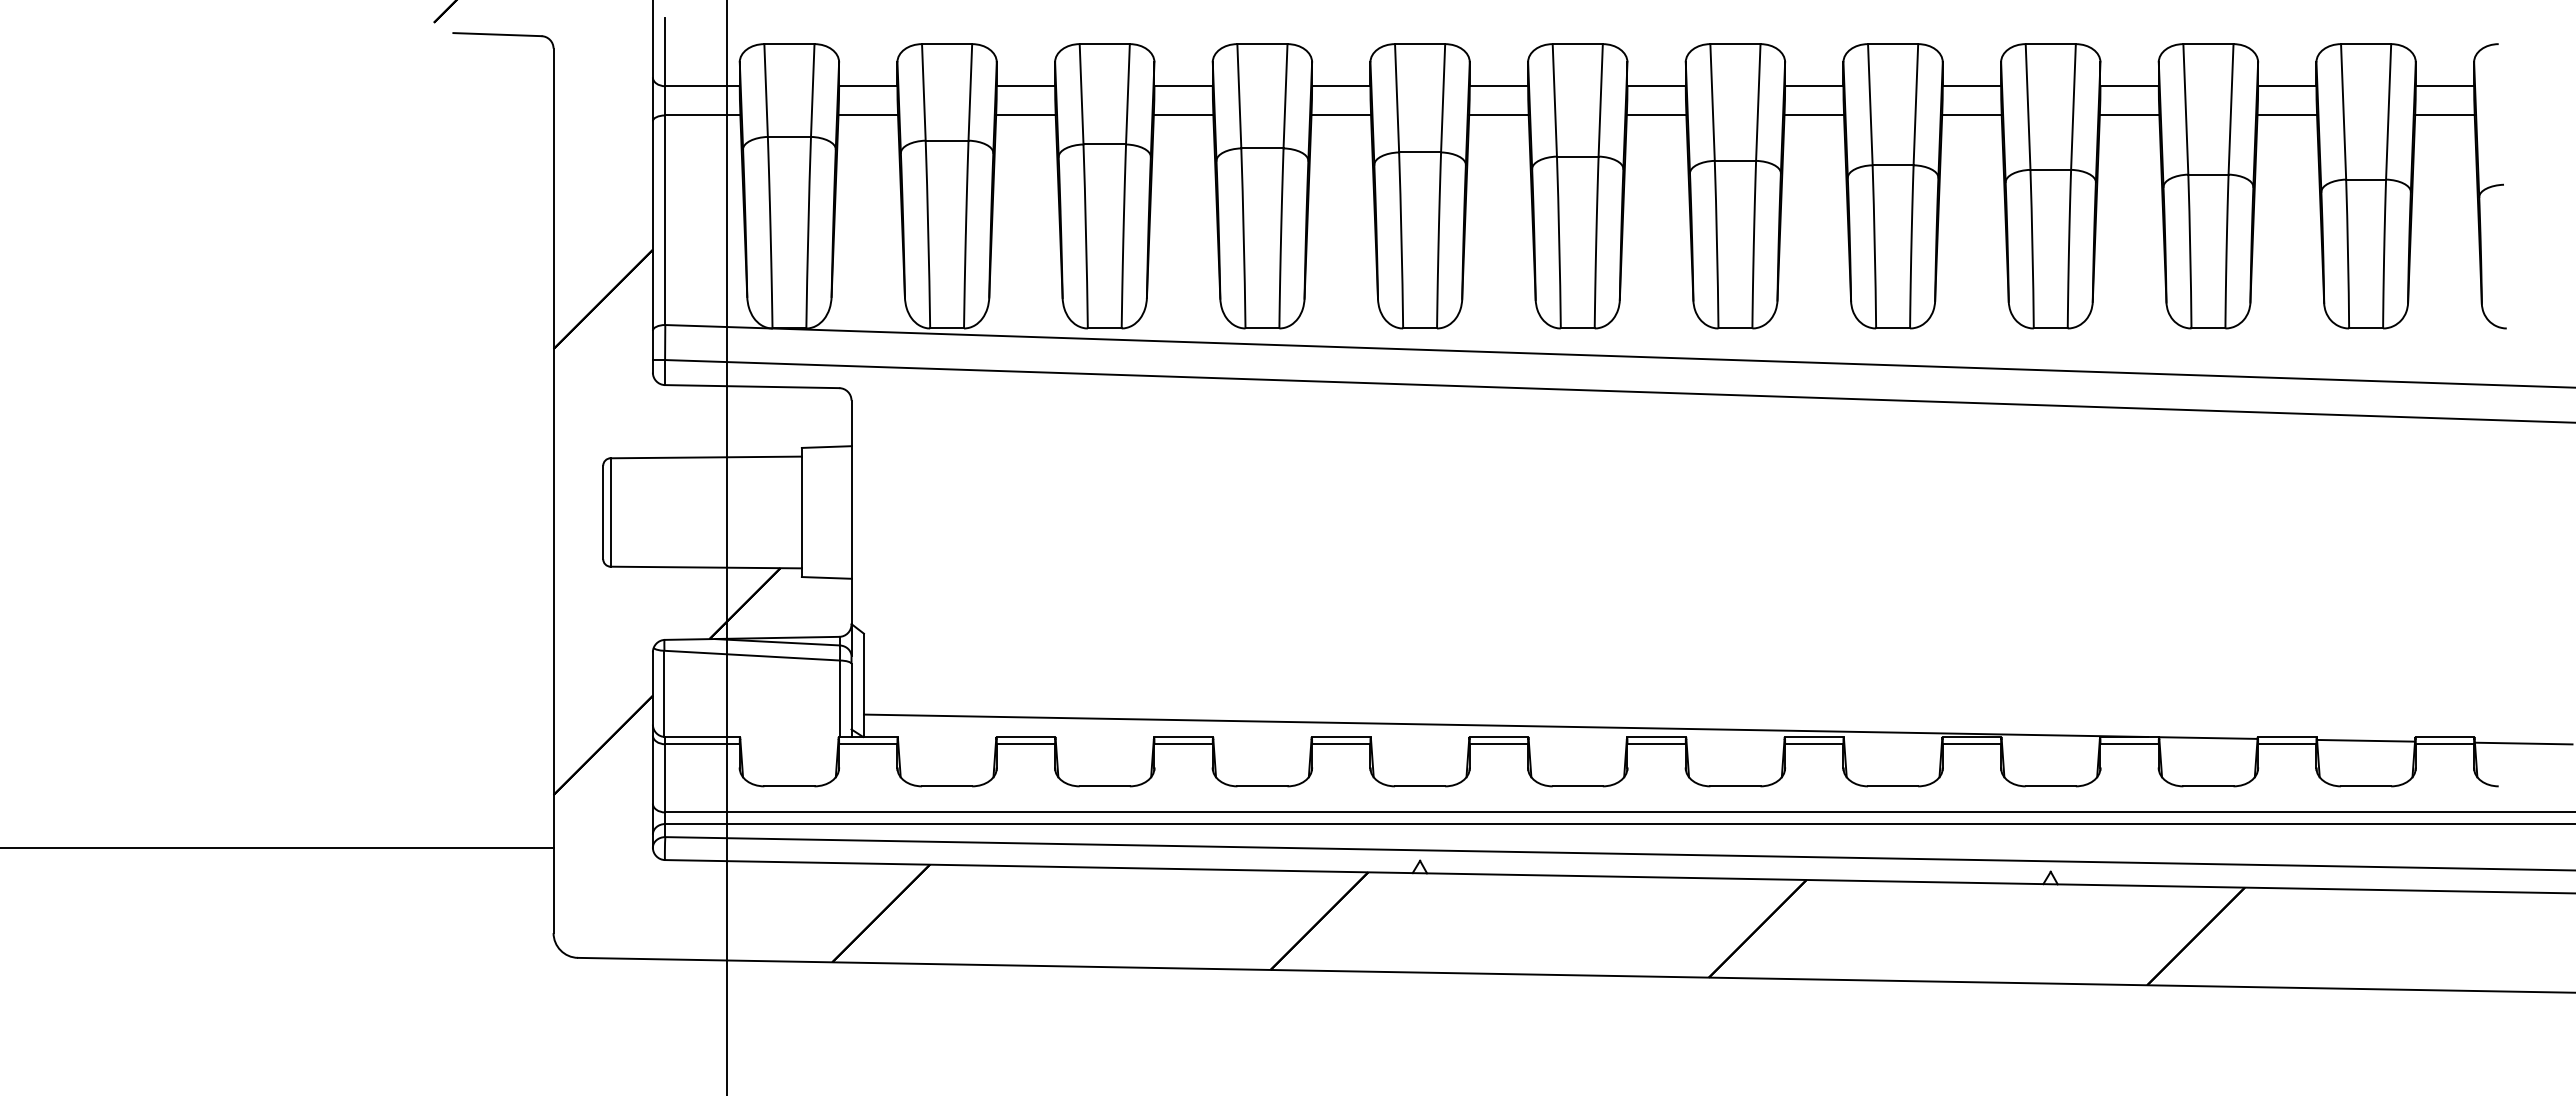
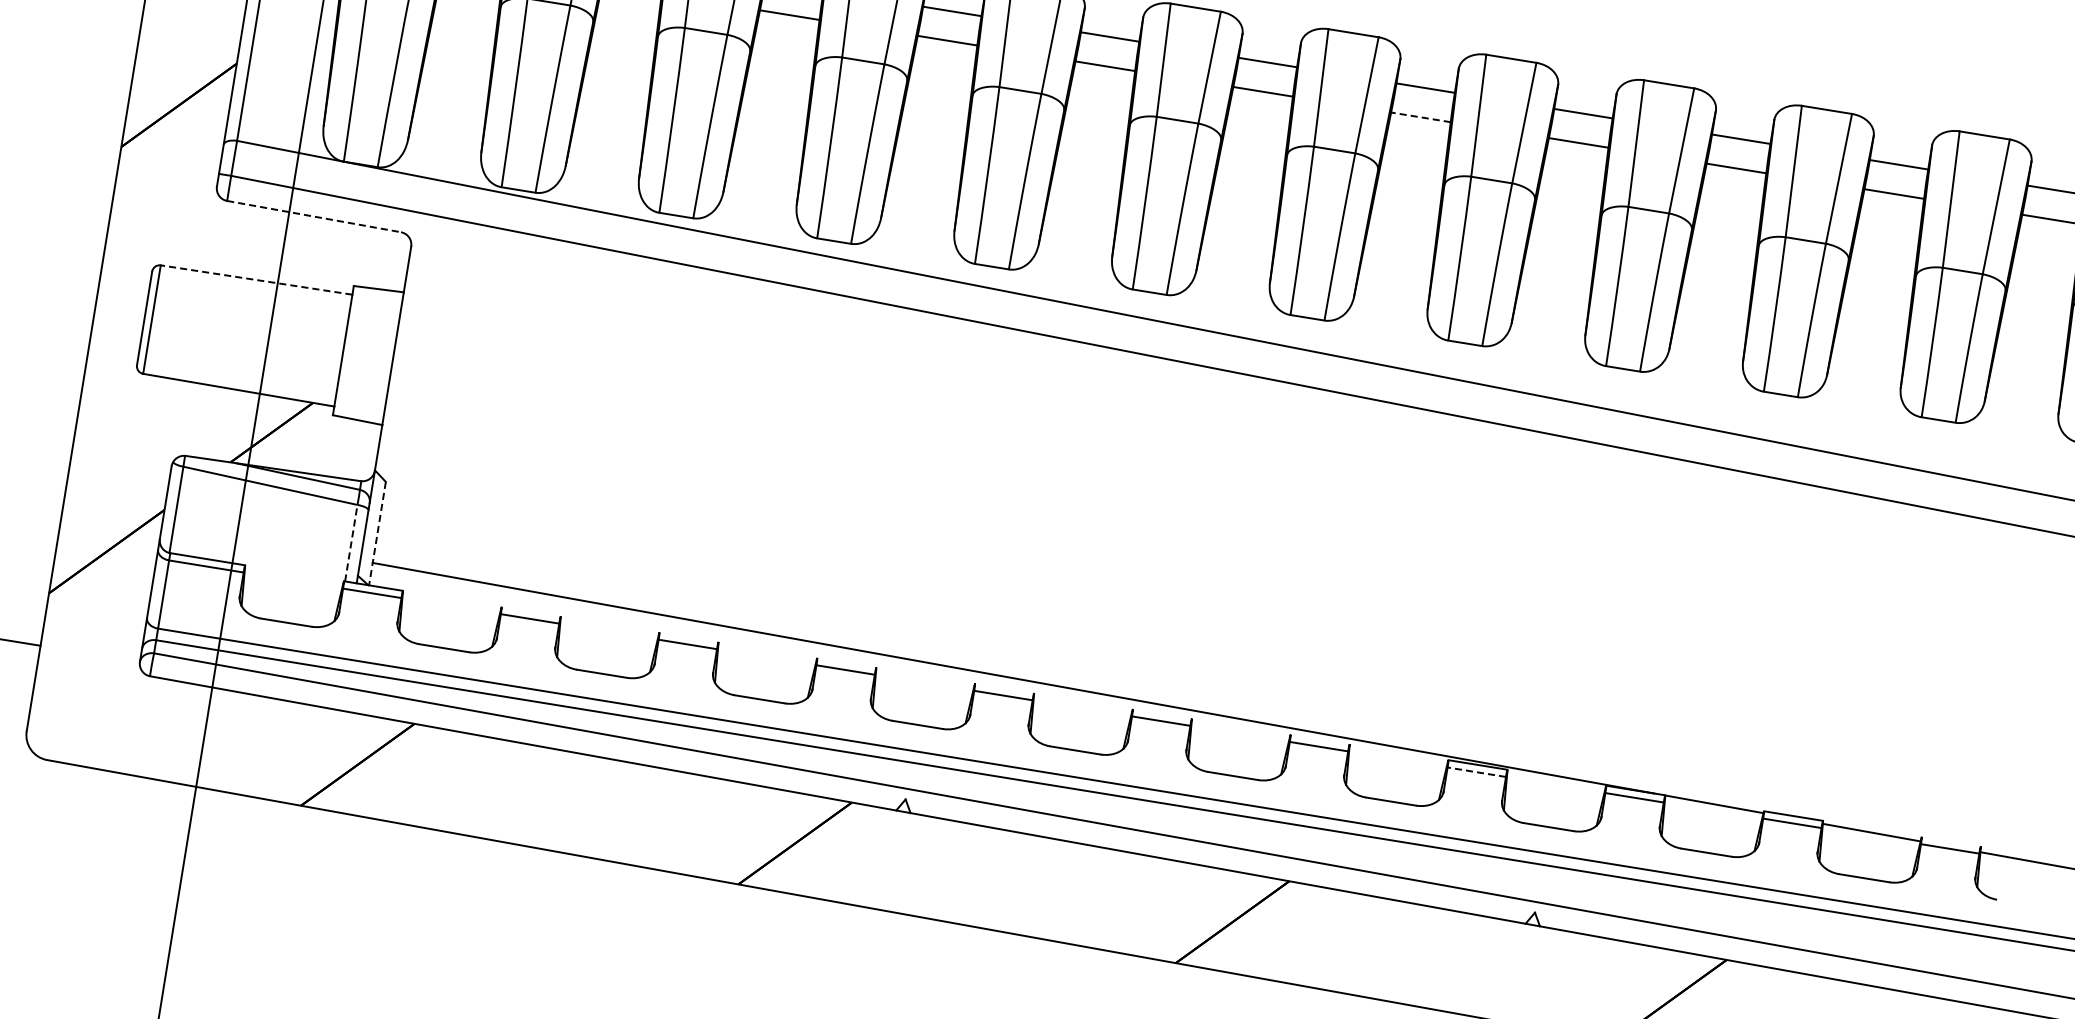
line: (1814, 115) -> (1421, 117), solid -> dashed
line: (752, 386) -> (314, 216), solid -> dashed
line: (706, 457) -> (256, 280), solid -> dashed
line: (863, 685) -> (377, 533), solid -> dashed
line: (839, 698) -> (350, 542), solid -> dashed
line: (1025, 737) -> (530, 612), removed
line: (1183, 737) -> (688, 637), removed
line: (1340, 737) -> (845, 663), removed
line: (1498, 737) -> (1004, 688), removed
line: (1656, 737) -> (1162, 714), removed
line: (1813, 737) -> (1319, 739), removed
line: (2444, 737) -> (1950, 842), removed
line: (1971, 744) -> (1476, 772), solid -> dashed

